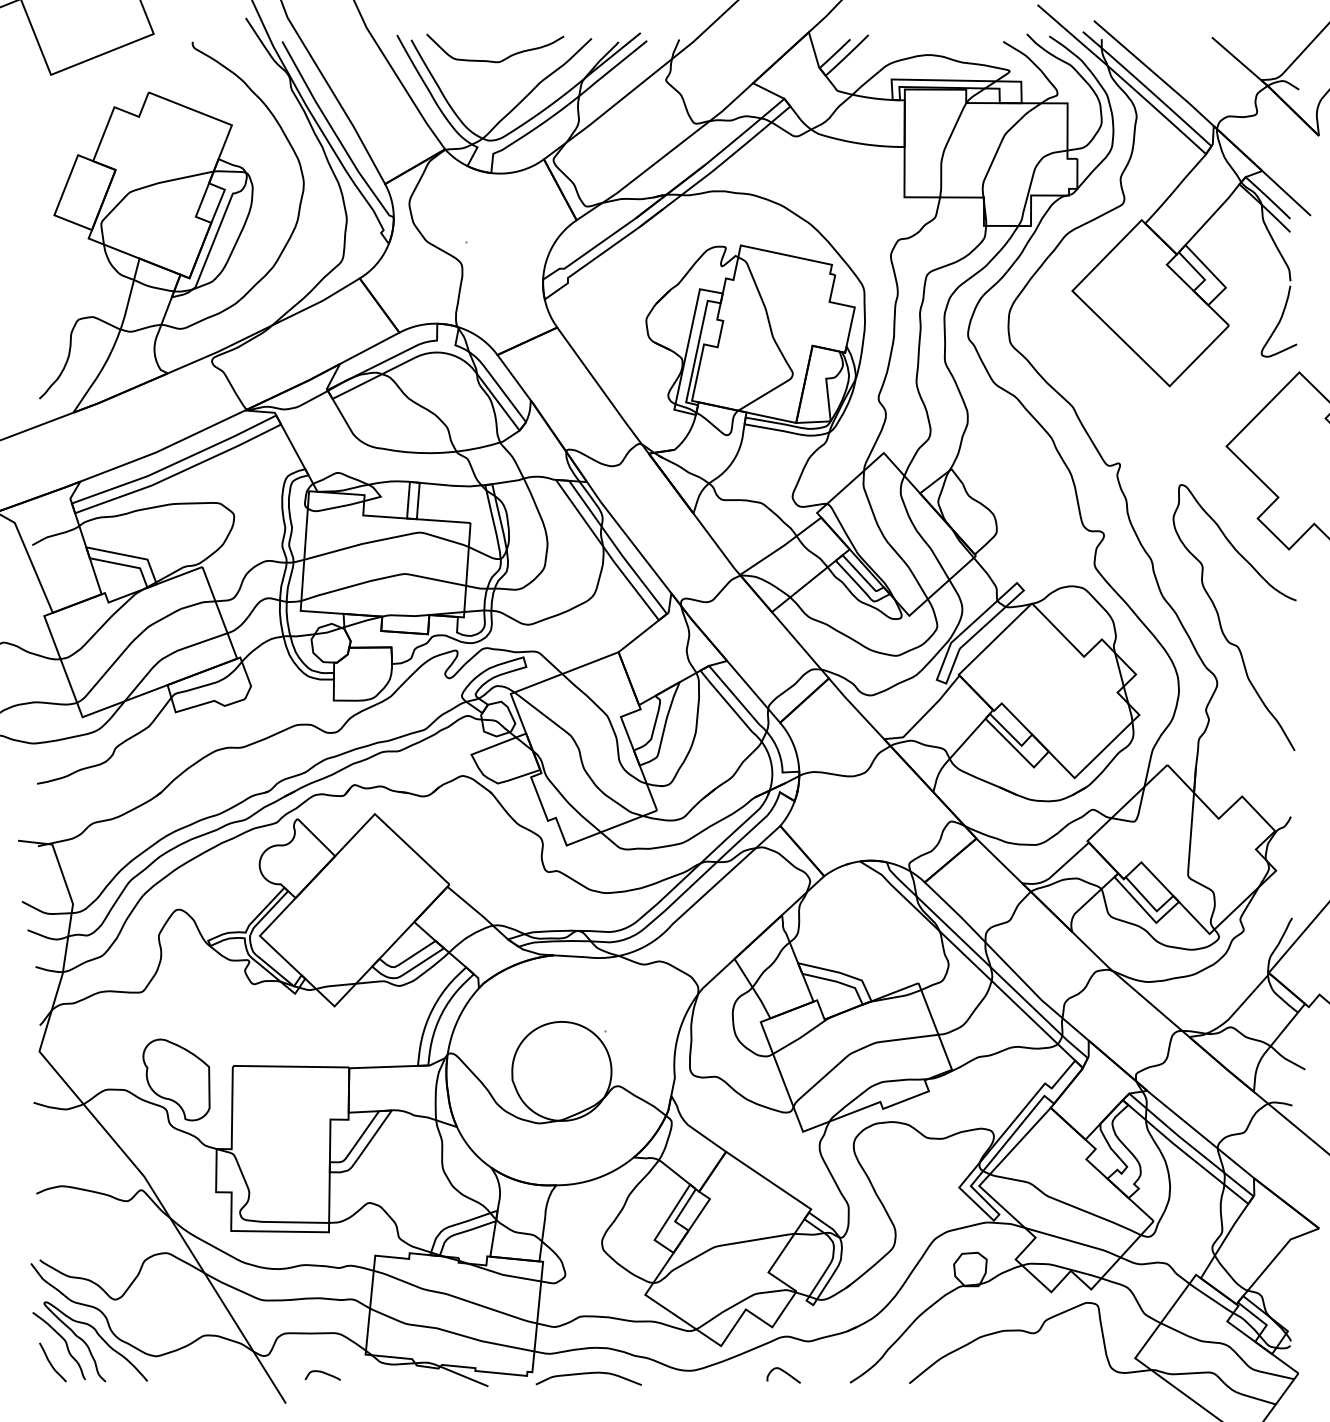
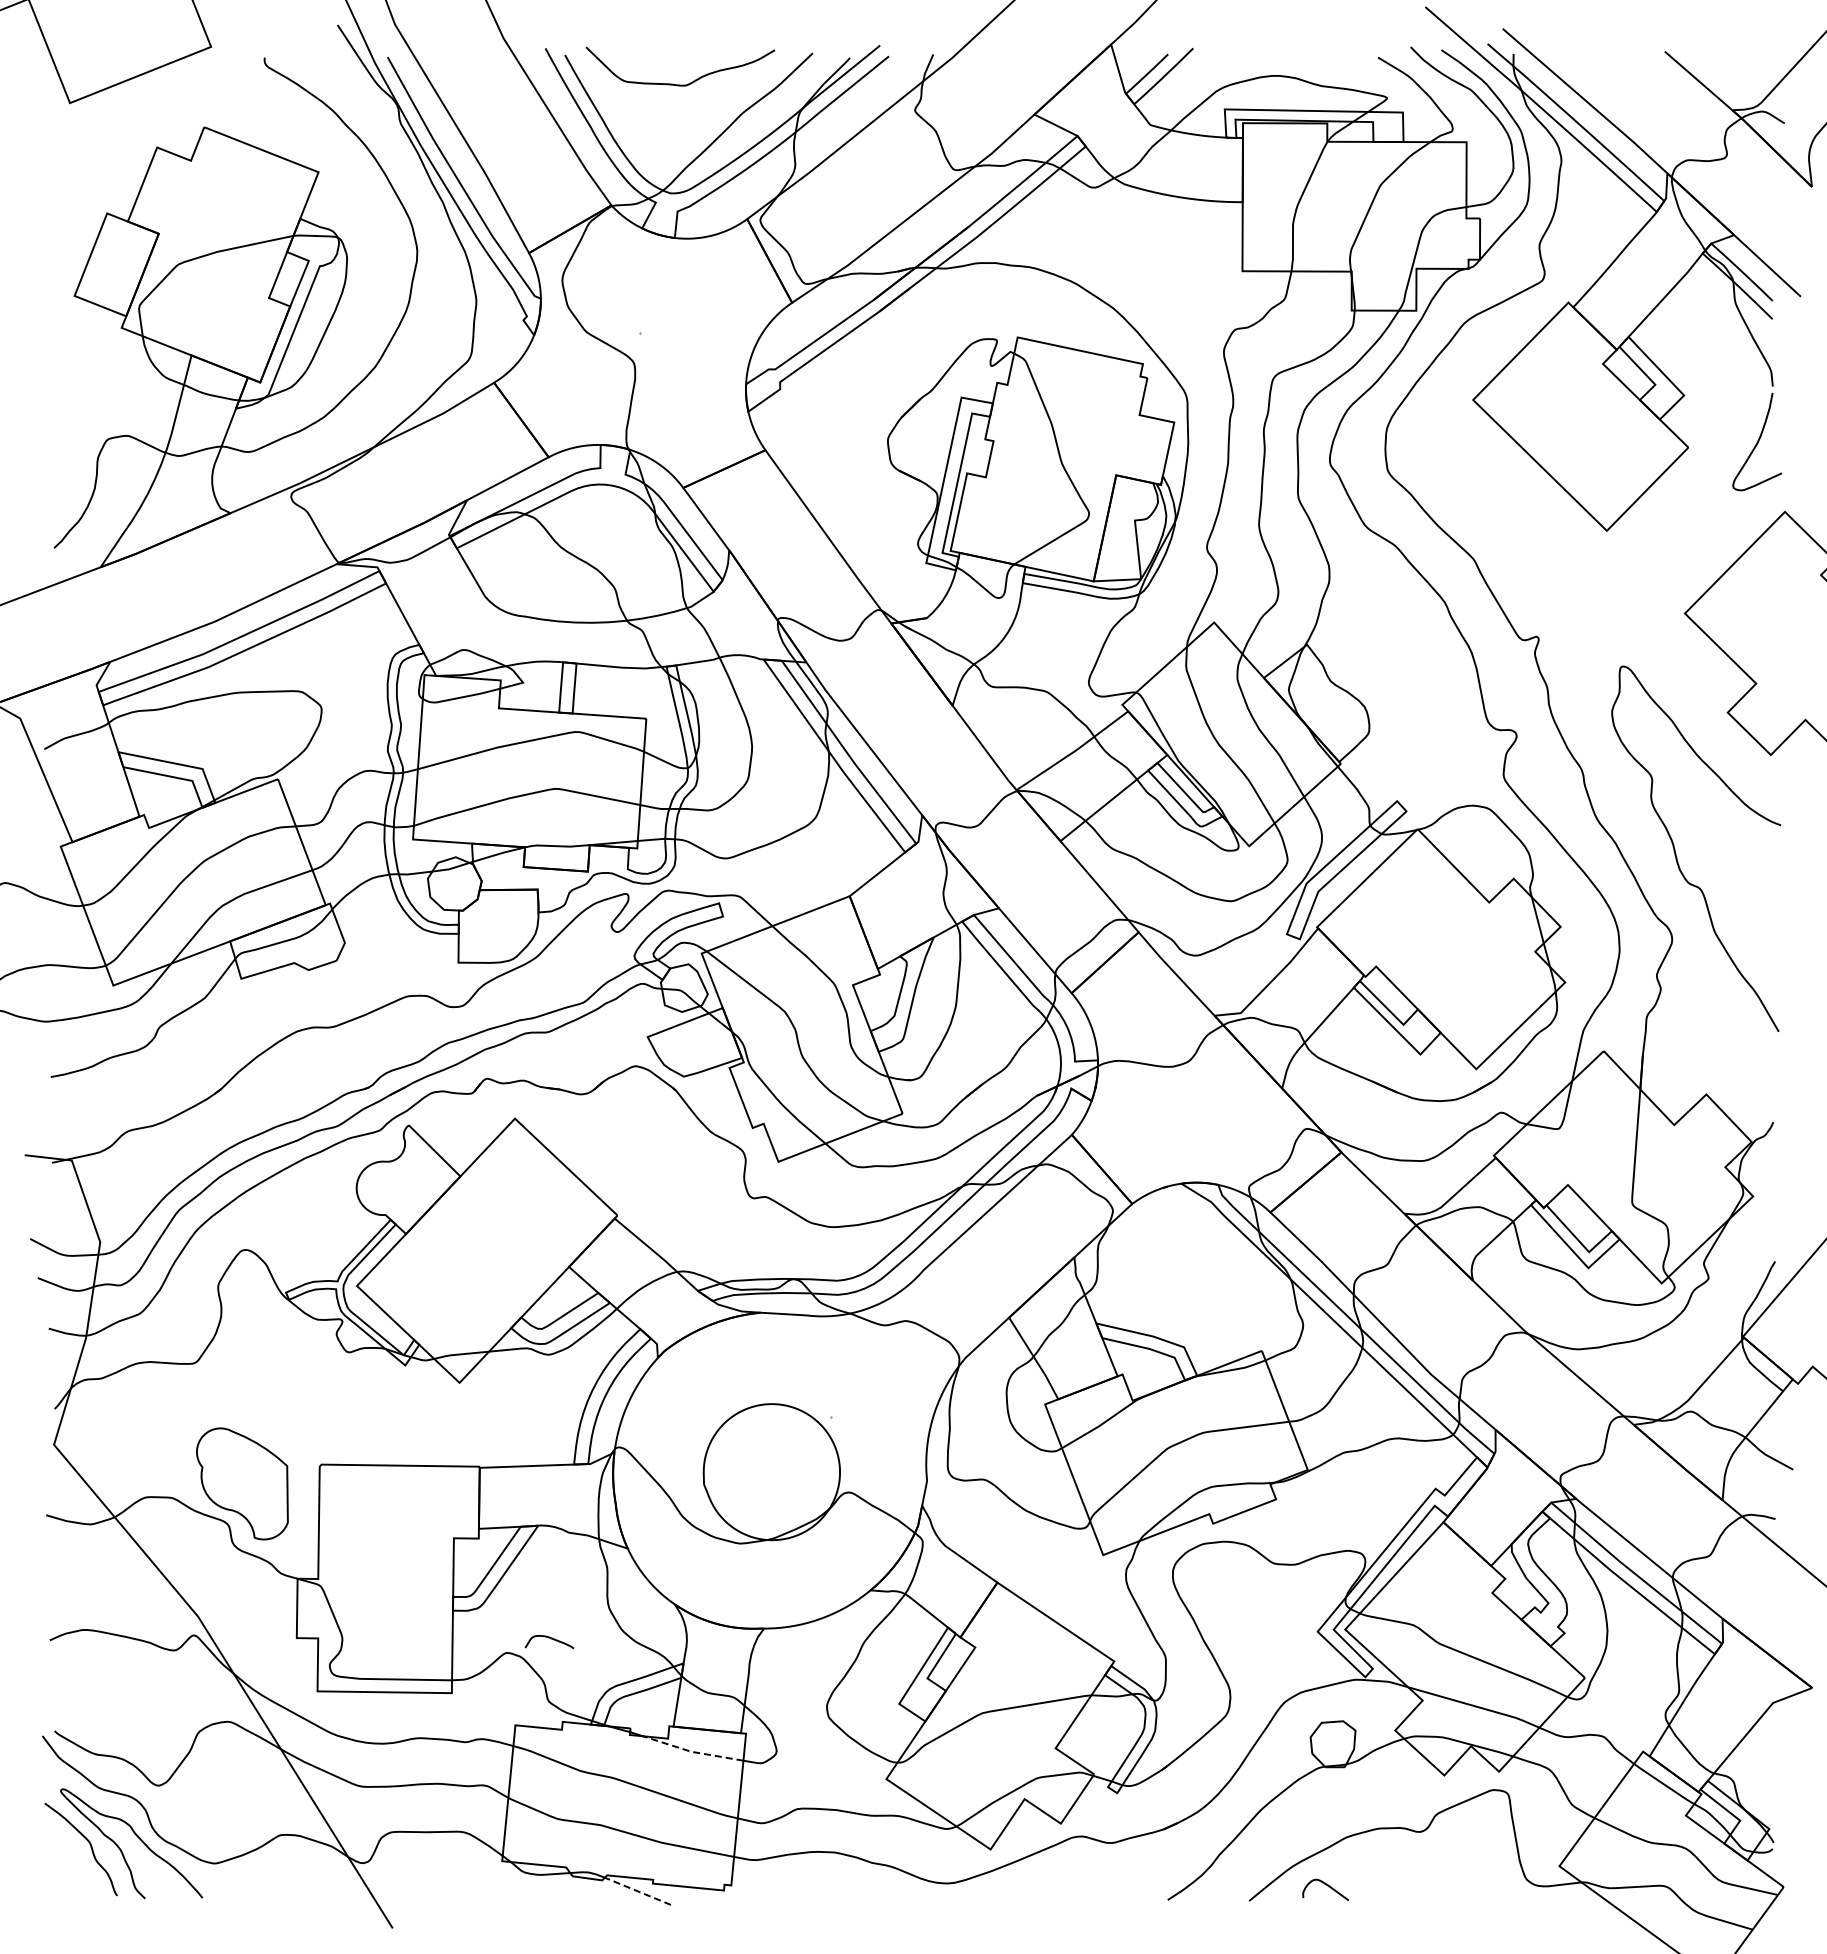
line: (504, 1274) -> (692, 1751), solid -> dashed
curve: (51, 1363) -> (70, 1873), removed
curve: (324, 1373) -> (551, 1639), moved
curve: (588, 1373) -> (808, 1887), removed
curve: (785, 1373) -> (1327, 1886), moved
line: (464, 1376) -> (637, 1891), solid -> dashed

